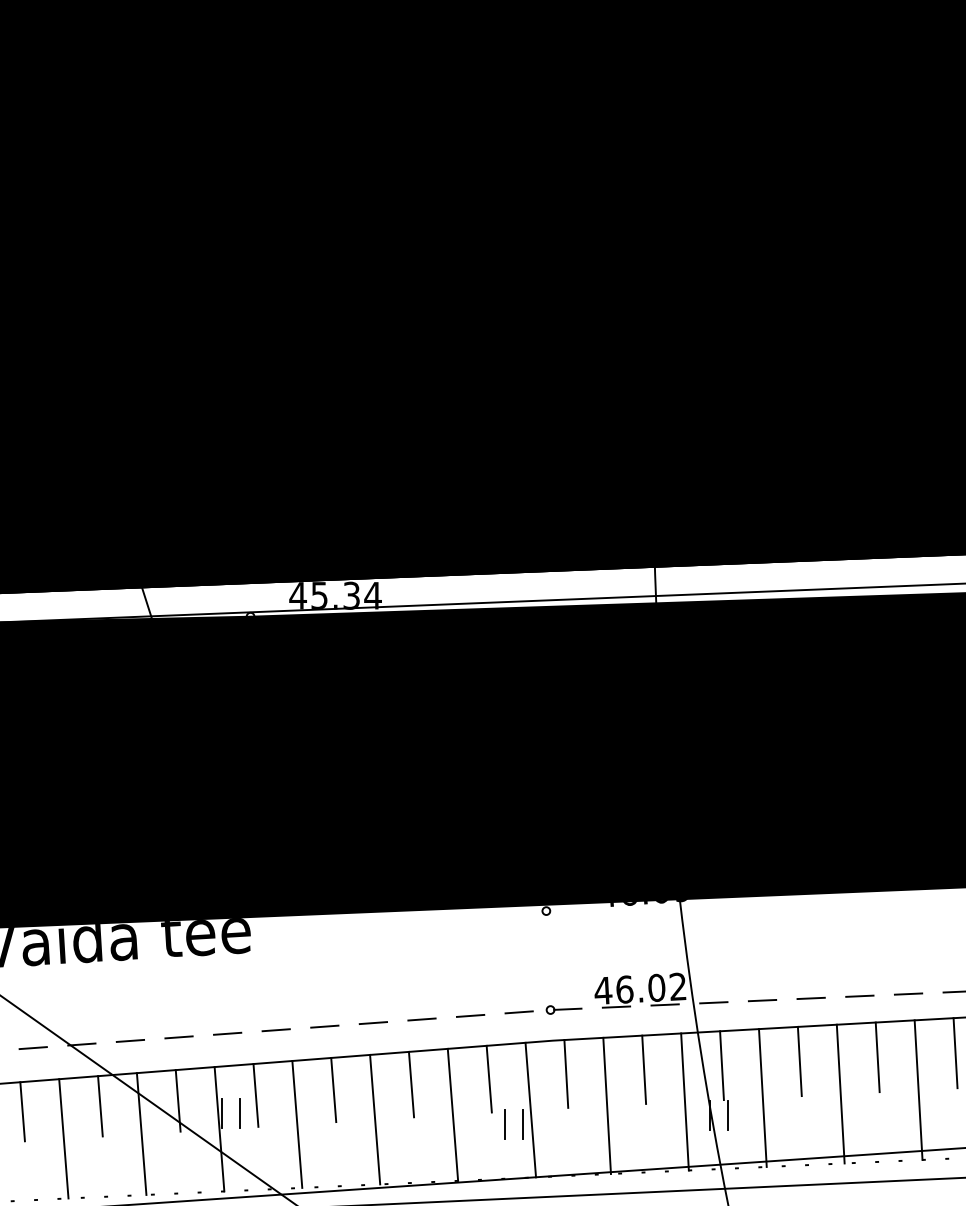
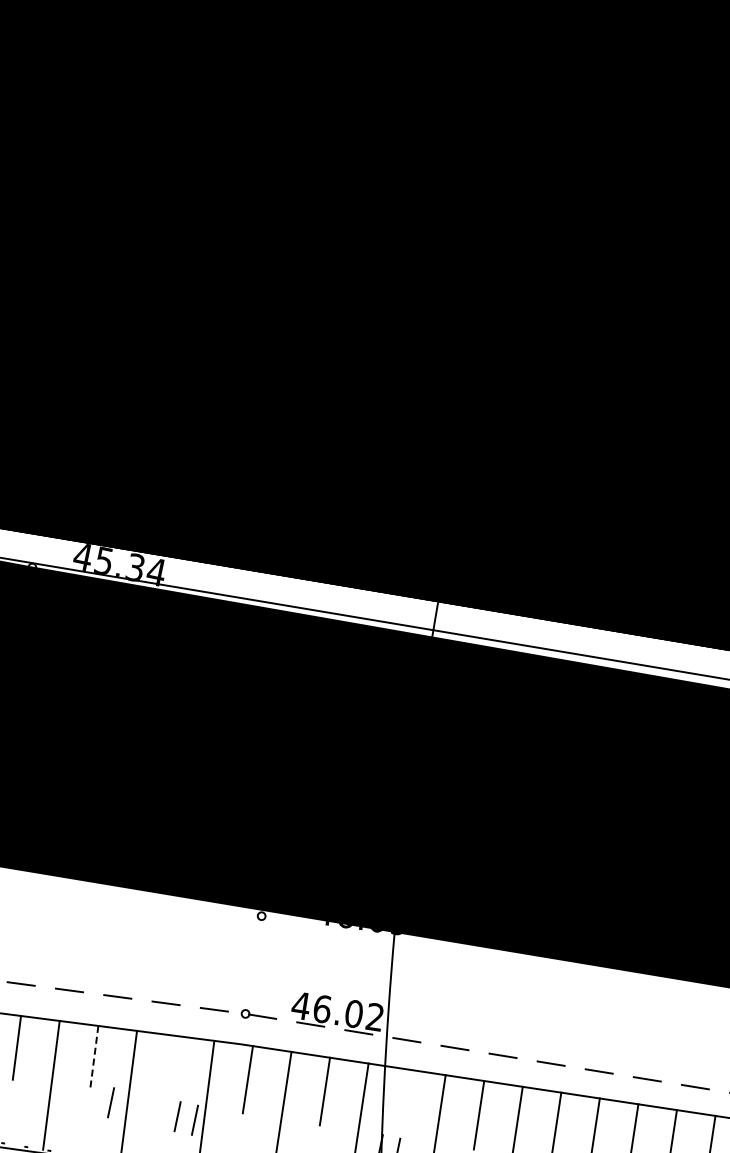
line: (721, 1065) -> (401, 1103), removed
line: (488, 1078) -> (170, 1068), removed
line: (411, 1084) -> (94, 1058), solid -> dashed
line: (436, 1124) -> (110, 1102), added

